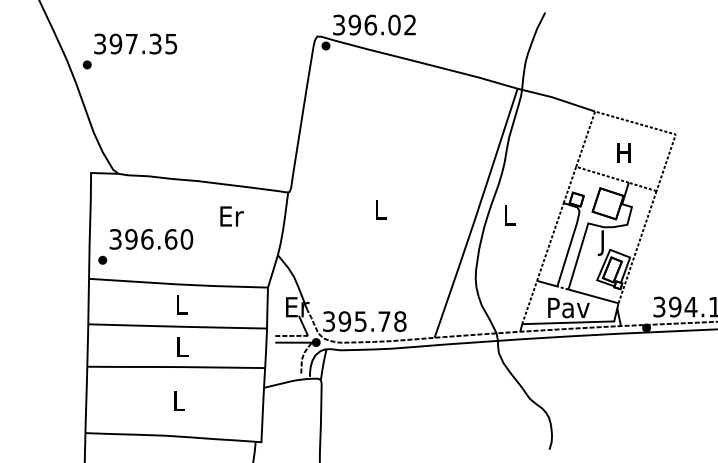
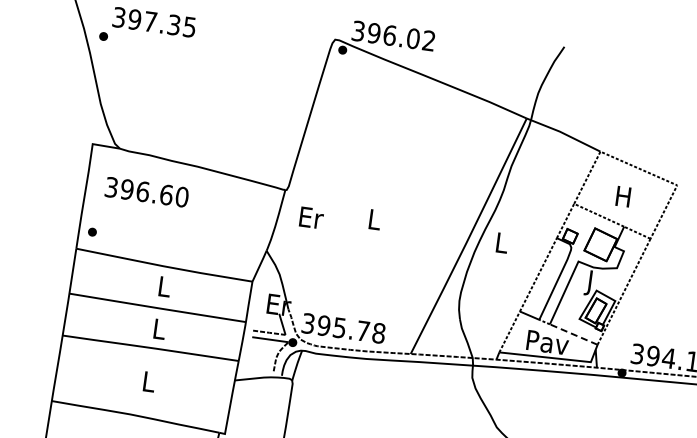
text: (231, 216) -> (311, 217), moved
text: (151, 239) -> (147, 192), moved
line: (593, 296) -> (573, 334), solid -> dashed

